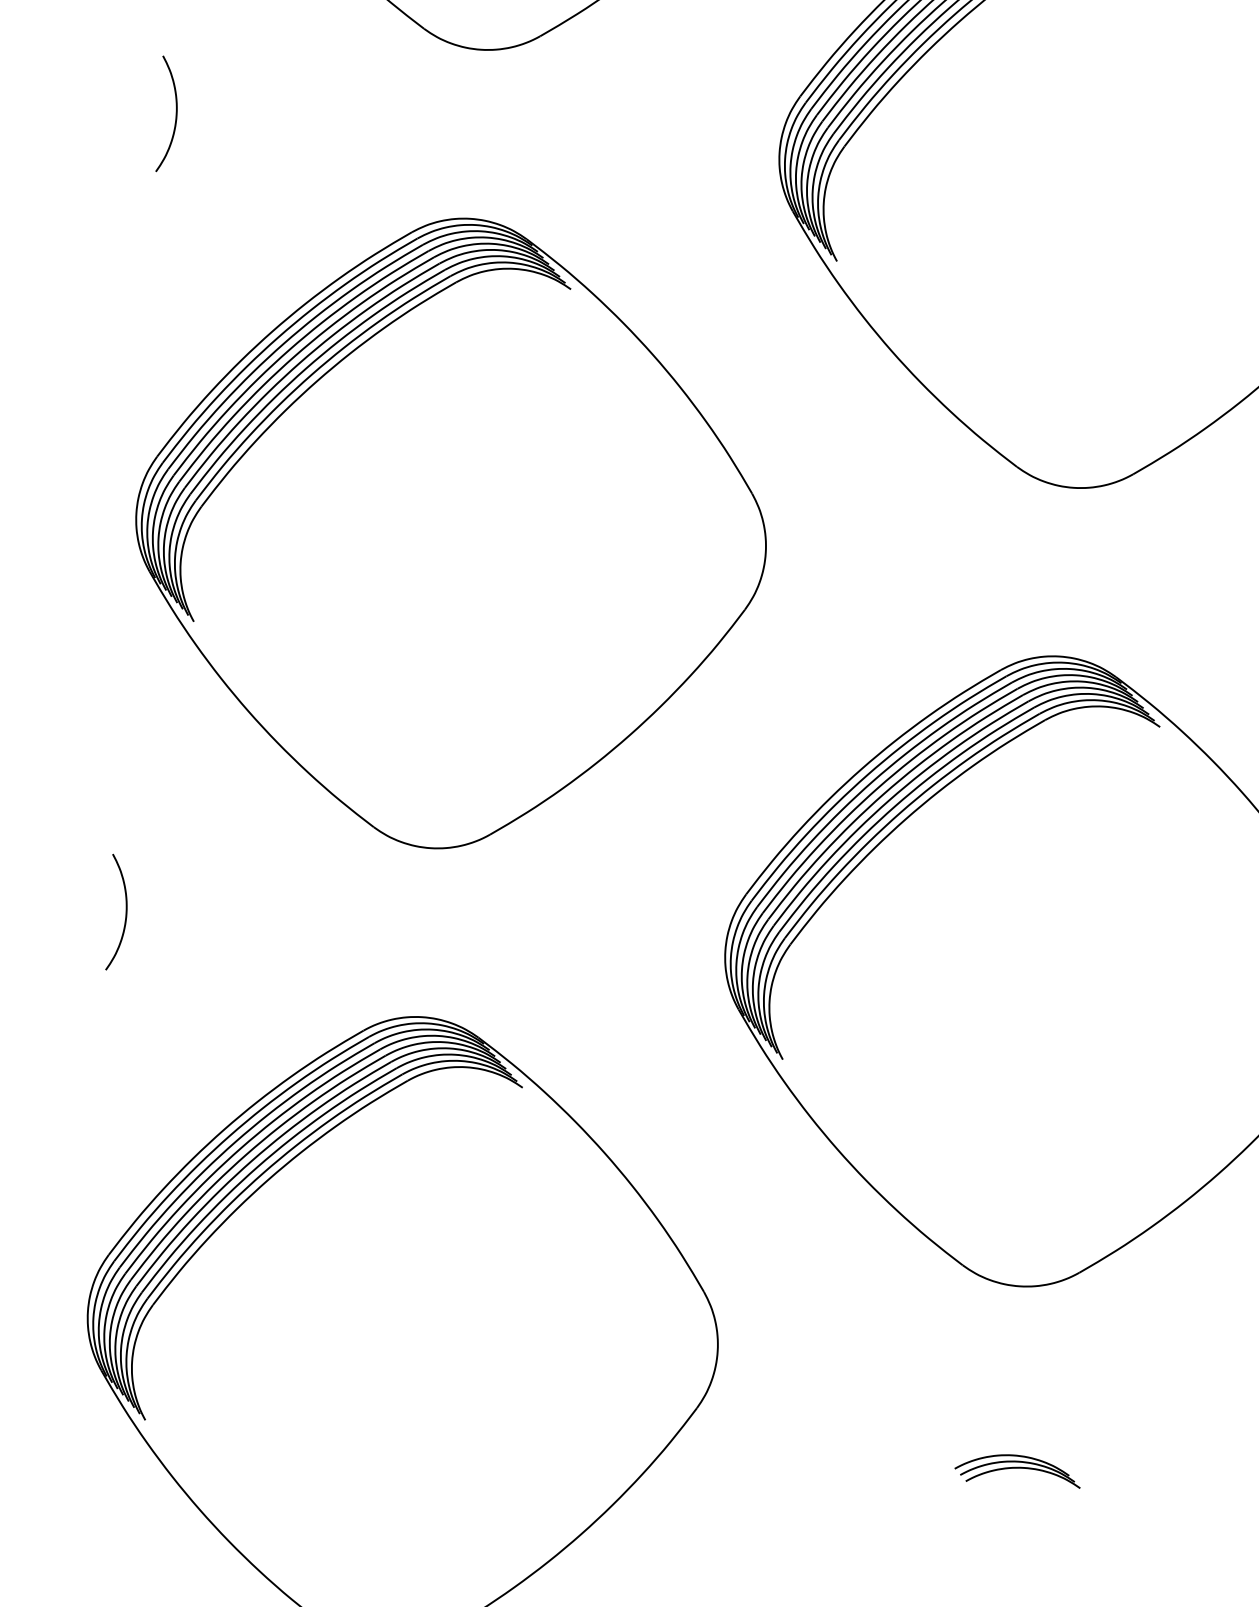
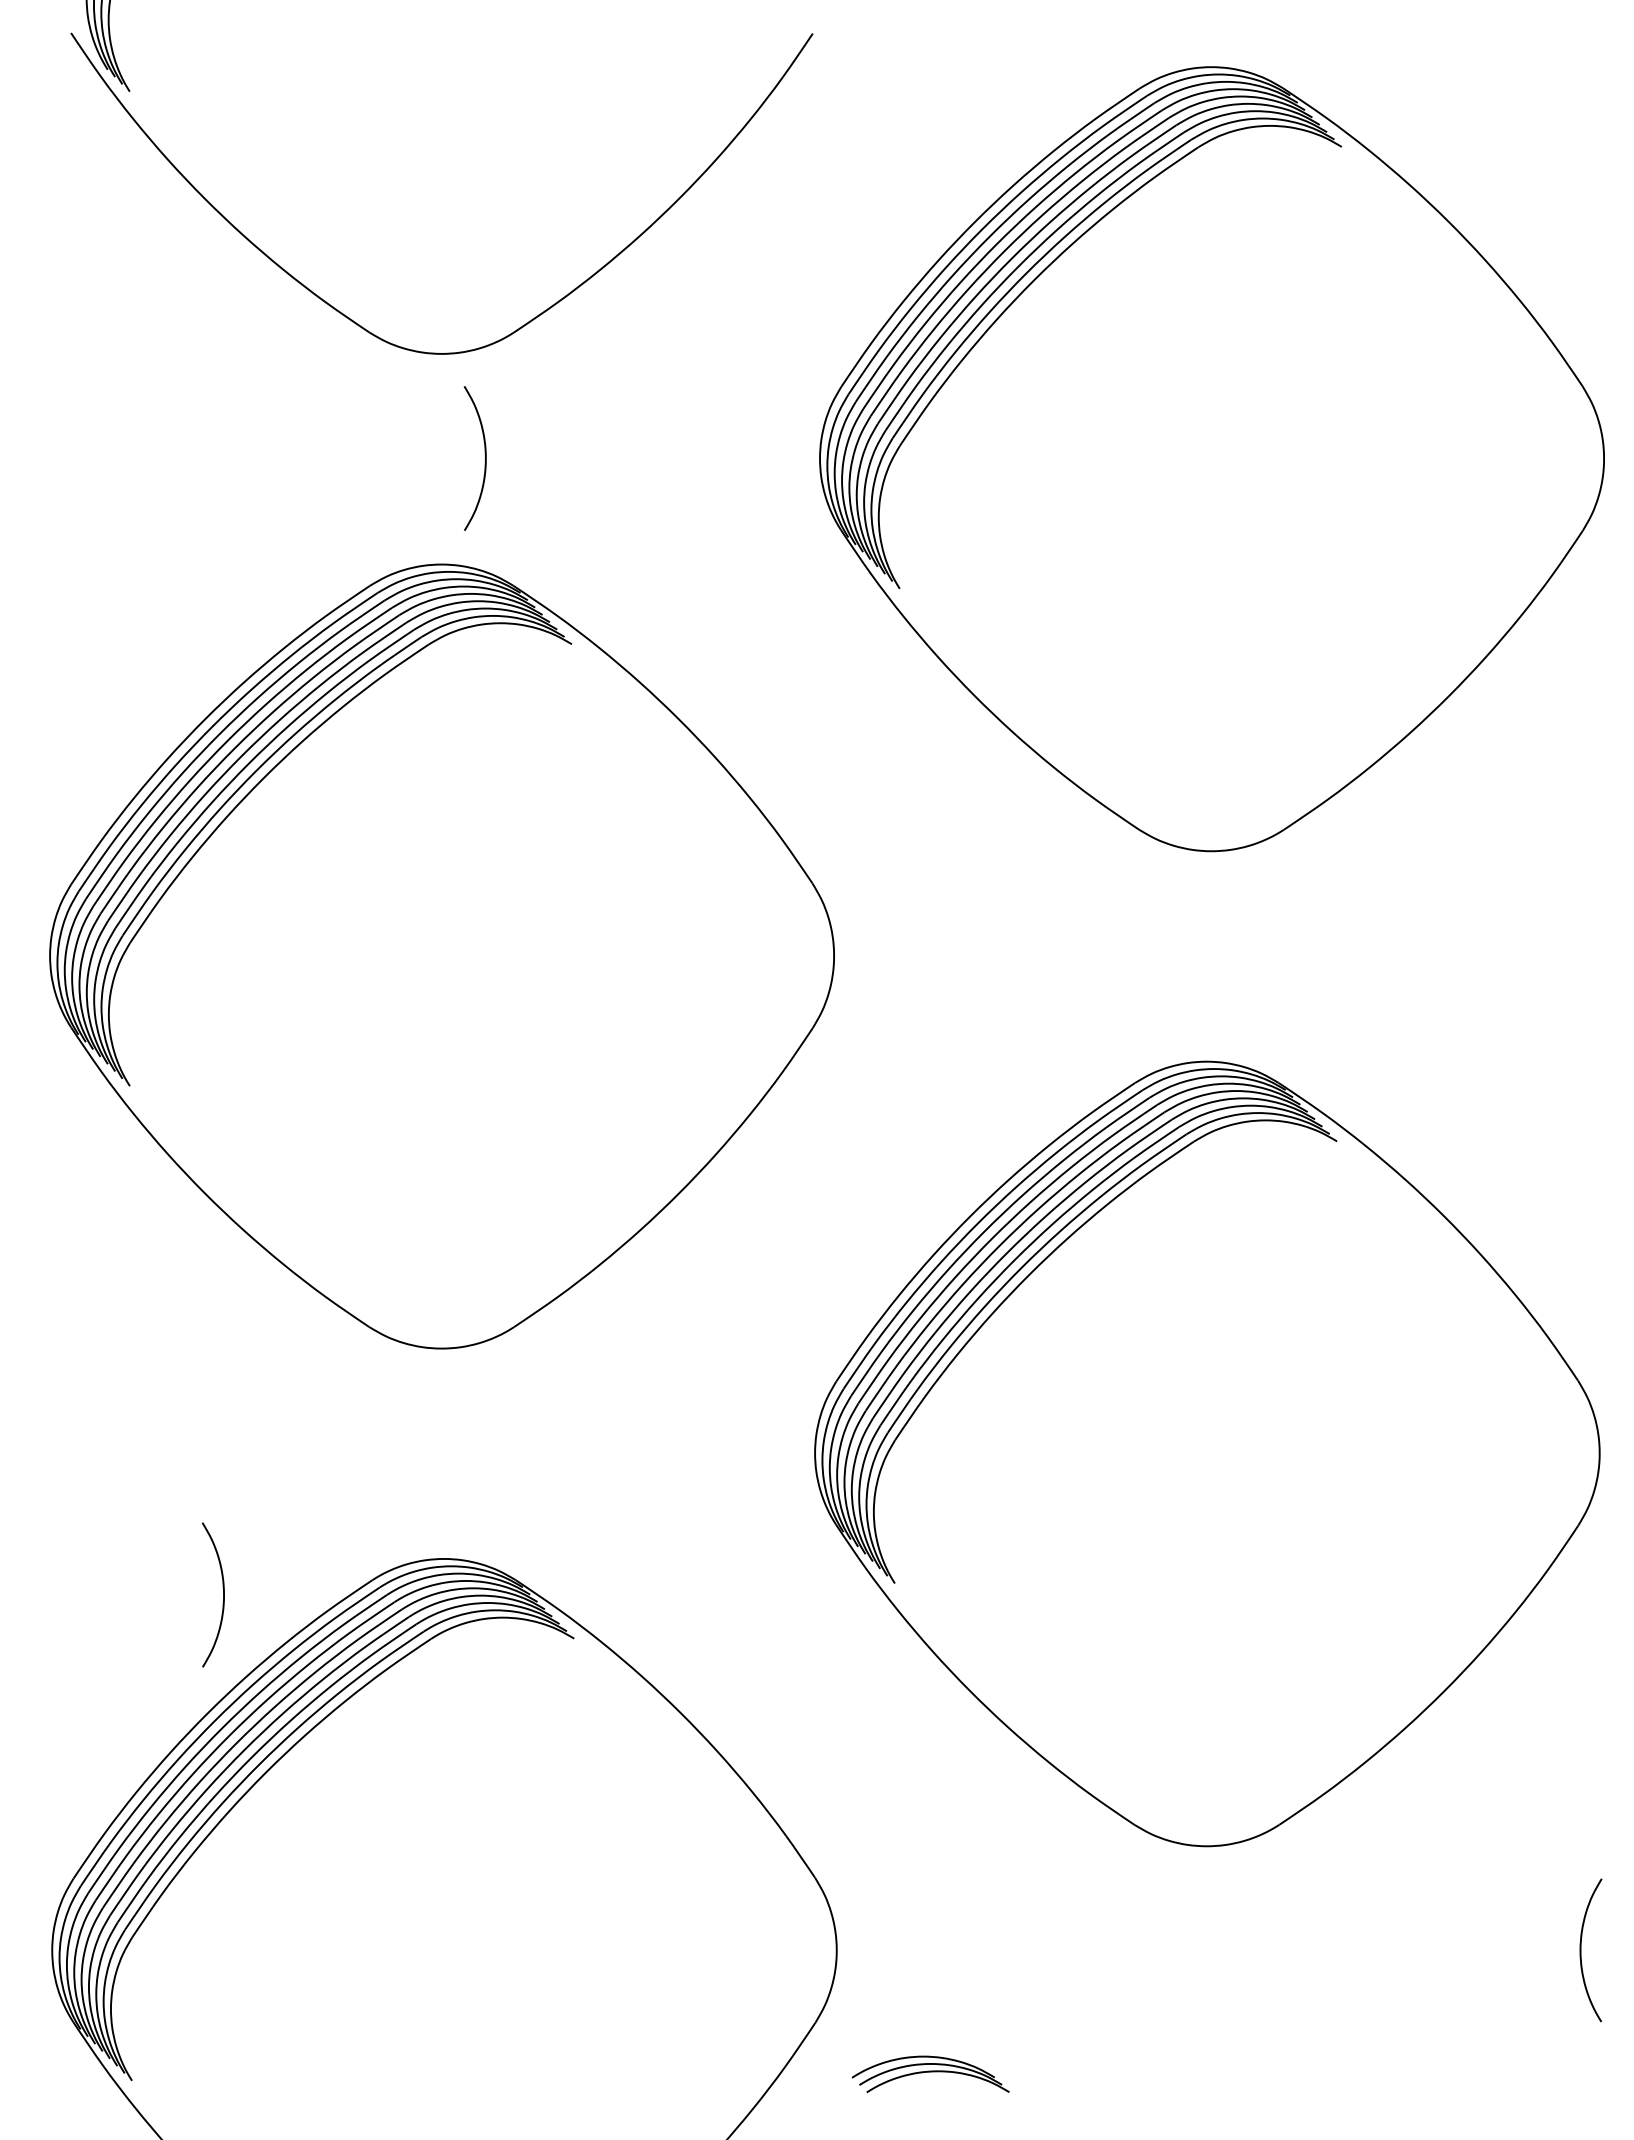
curve: (175, 111) -> (484, 454), moved
curve: (126, 912) -> (223, 1594), moved
part: (1017, 1469) -> (930, 2073), moved

